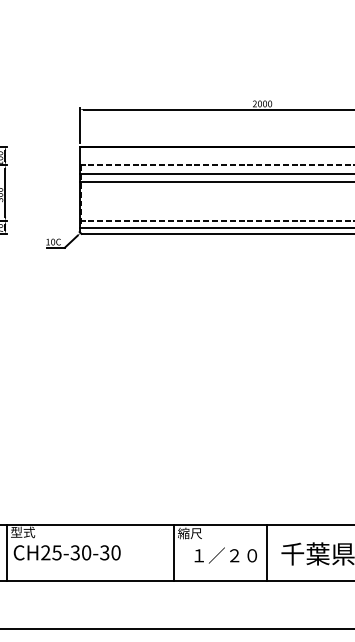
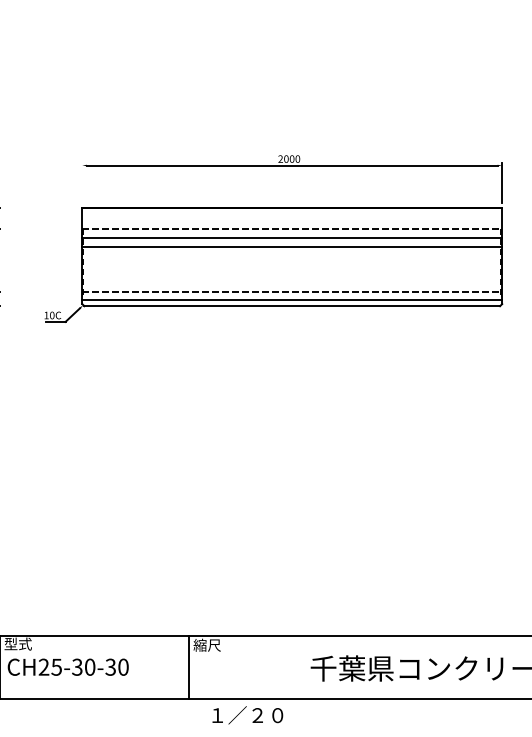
line: (79, 125) -> (82, 183), removed
line: (267, 552) -> (294, 666), removed
text: (225, 555) -> (247, 715), moved

